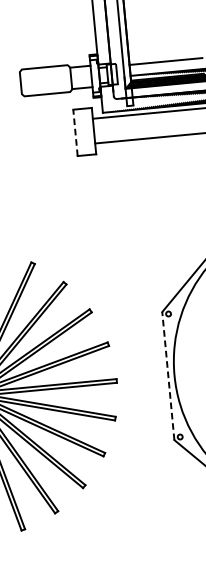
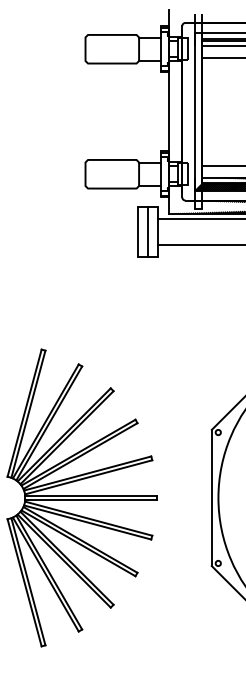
line: (85, 131) -> (148, 231), added
line: (75, 133) -> (138, 232), dashed -> solid
line: (167, 375) -> (211, 497), dashed -> solid

